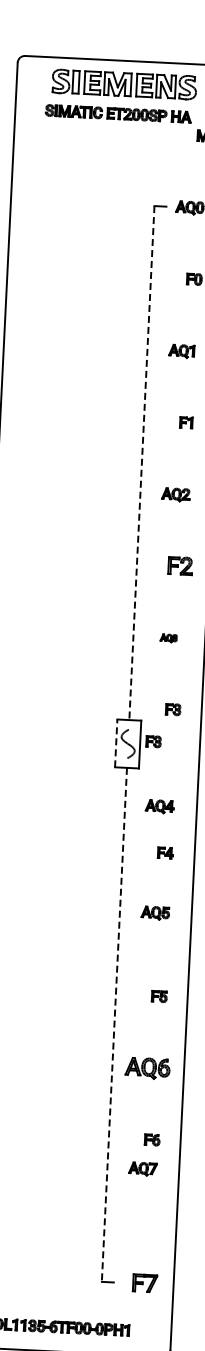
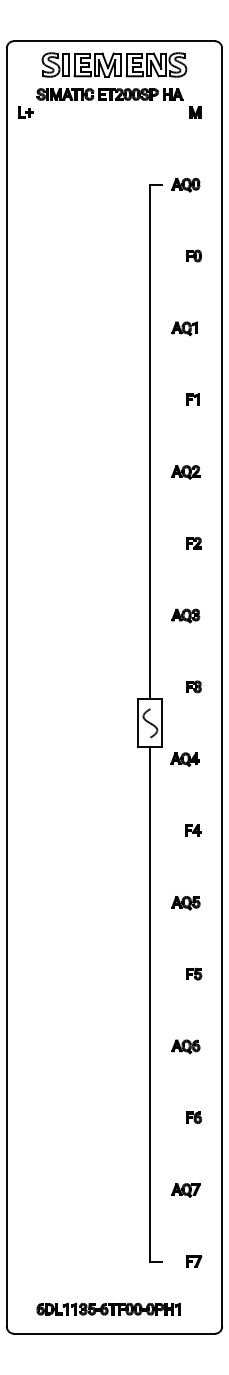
part: (33, 127) -> (25, 112), added
line: (141, 463) -> (150, 442), dashed -> solid
part: (180, 566) -> (193, 543), size x0.62
part: (168, 637) -> (185, 615), size x1.67
part: (153, 741) -> (175, 719), removed
line: (116, 743) -> (138, 723), dashed -> solid
part: (159, 806) -> (184, 759), moved
part: (155, 913) -> (185, 903), moved
line: (114, 1025) -> (150, 1005), dashed -> solid
part: (147, 1068) -> (185, 1046), size x0.62
part: (142, 1169) -> (185, 1190), moved
part: (145, 1283) -> (194, 1261), size x0.62

